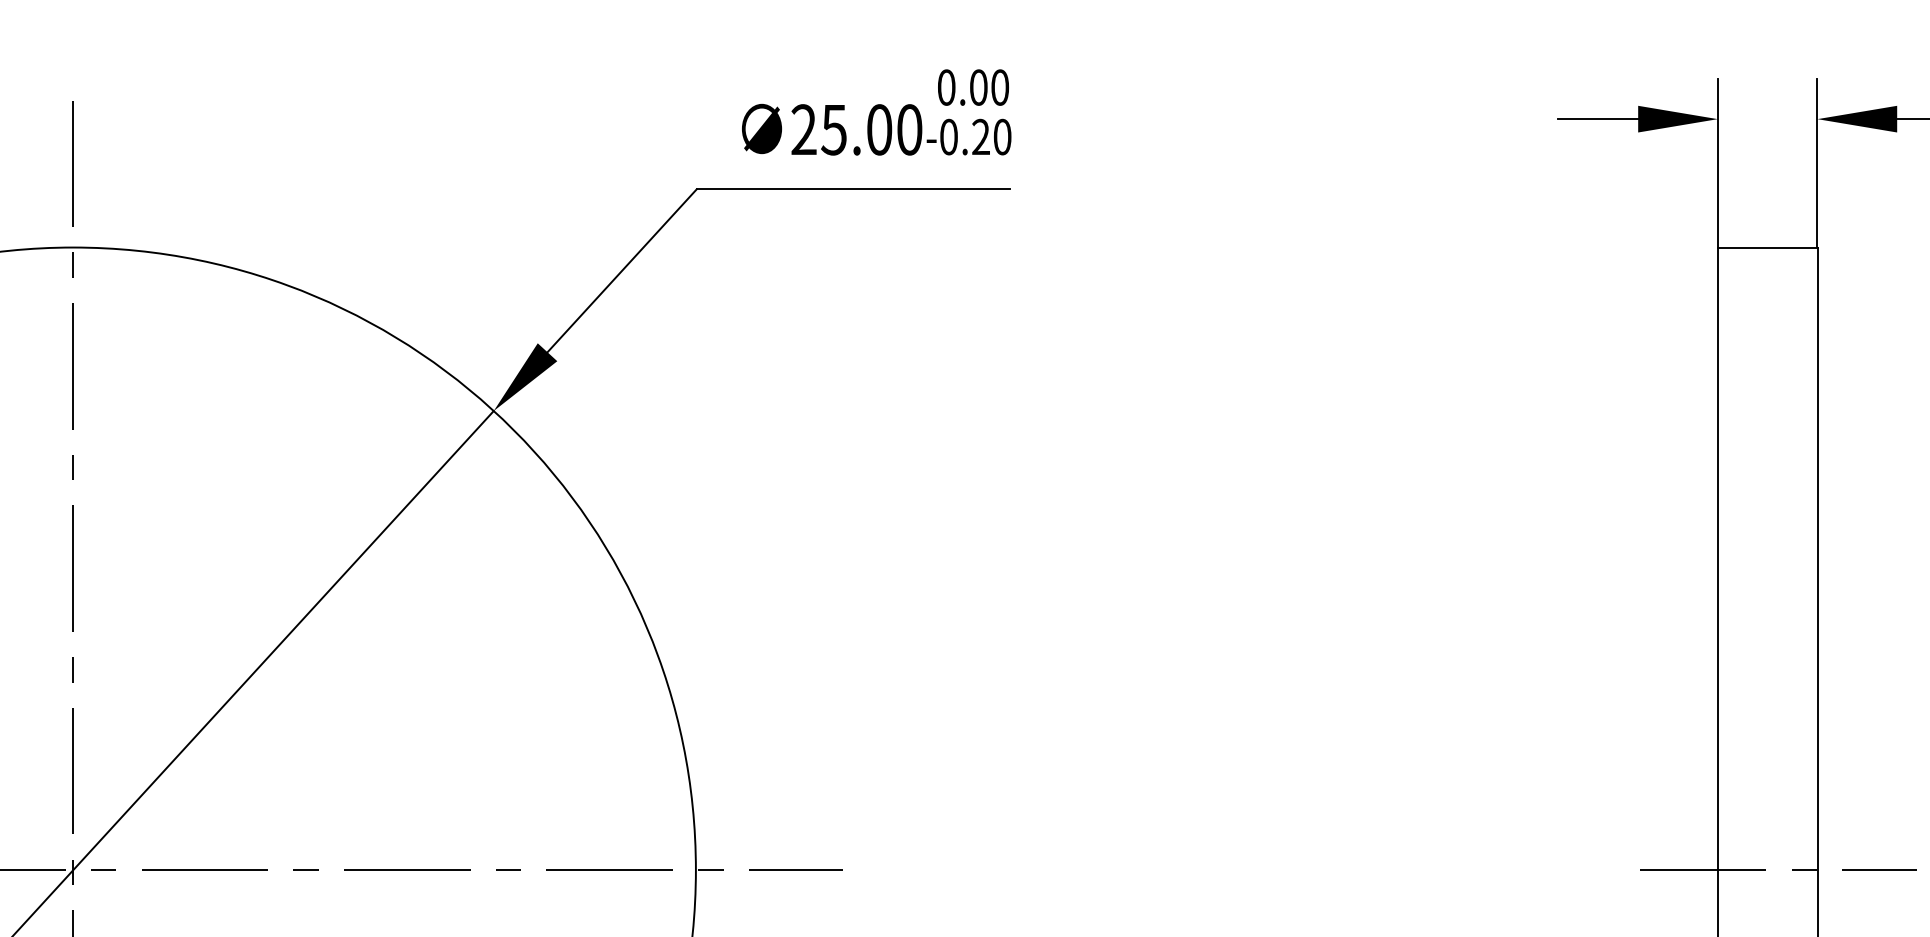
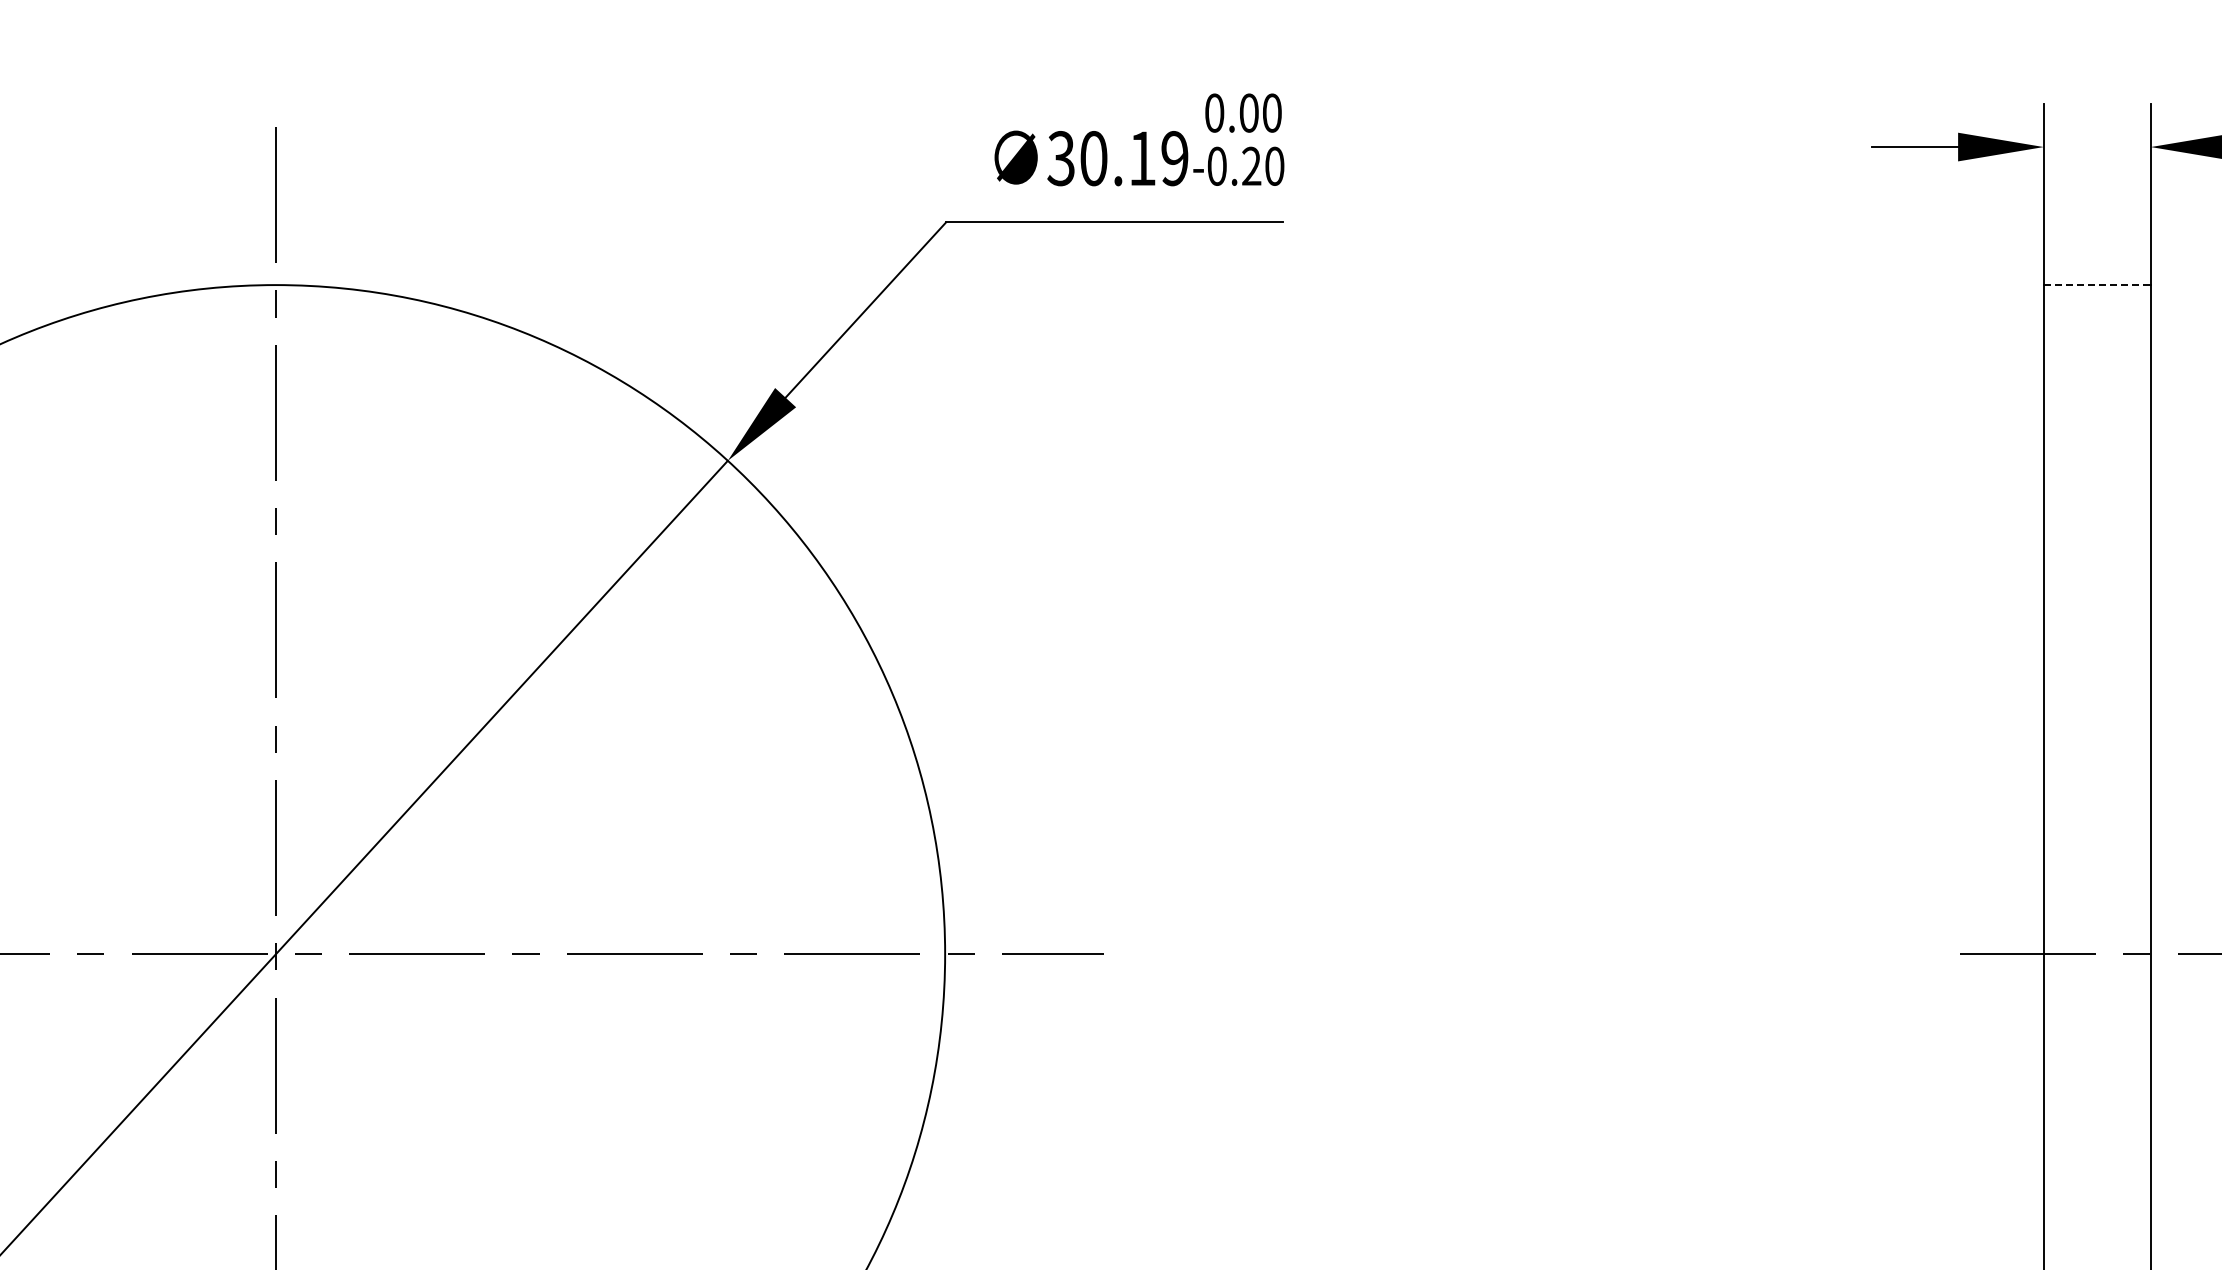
text: (856, 129) -> (1117, 158), 25.00 -> 30.19
line: (1767, 247) -> (2097, 285), solid -> dashed

